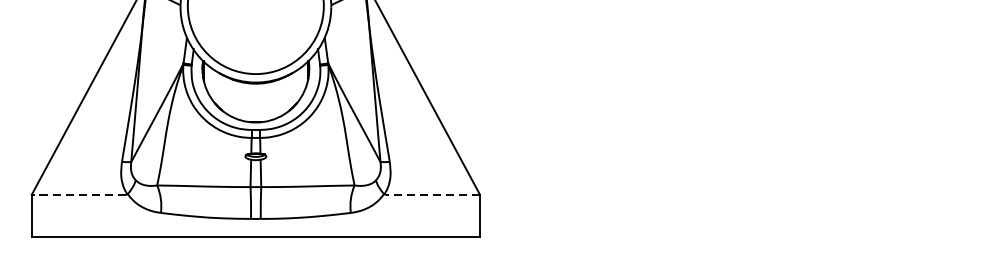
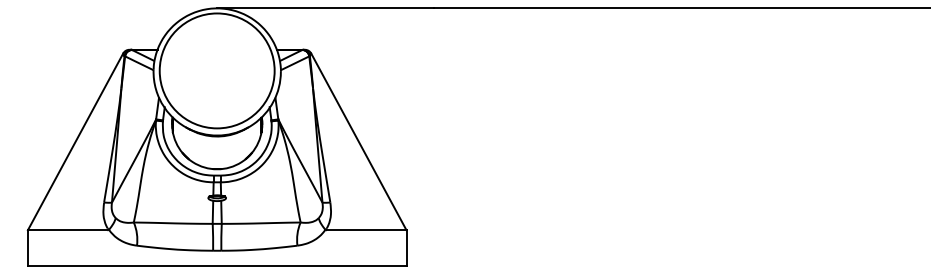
line: (78, 194) -> (67, 230), dashed -> solid
line: (432, 194) -> (366, 230), dashed -> solid

